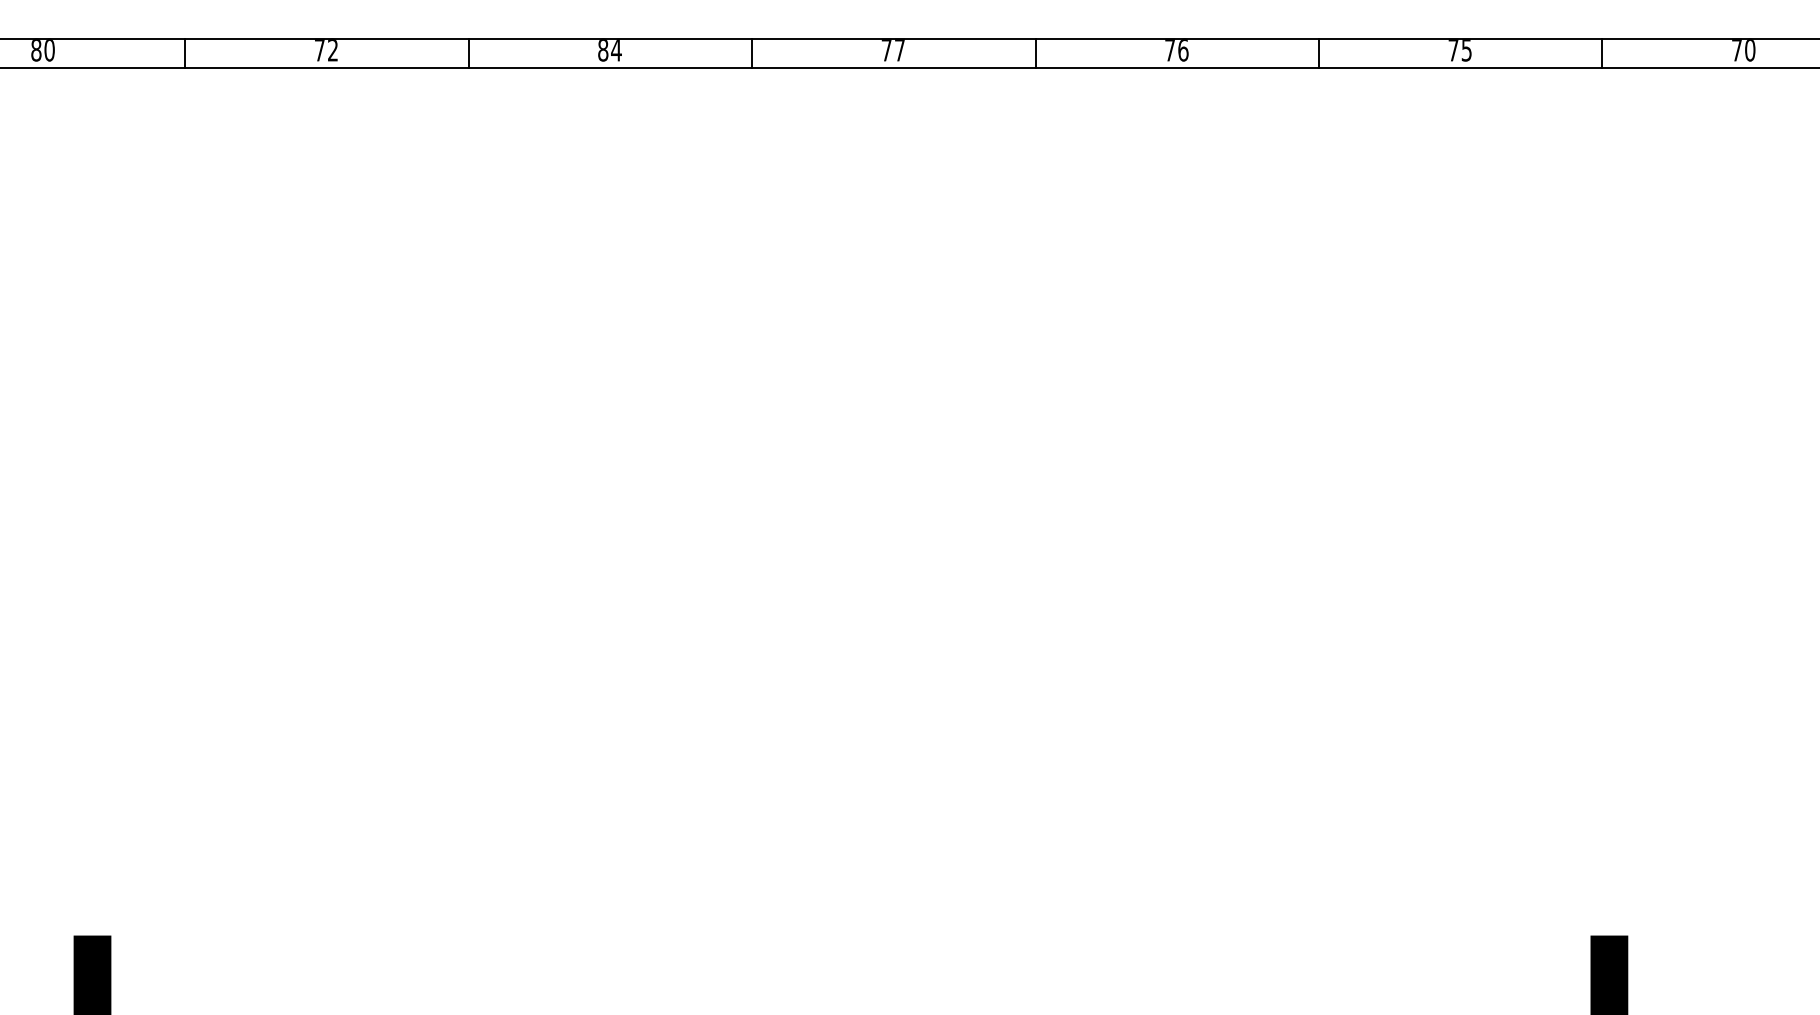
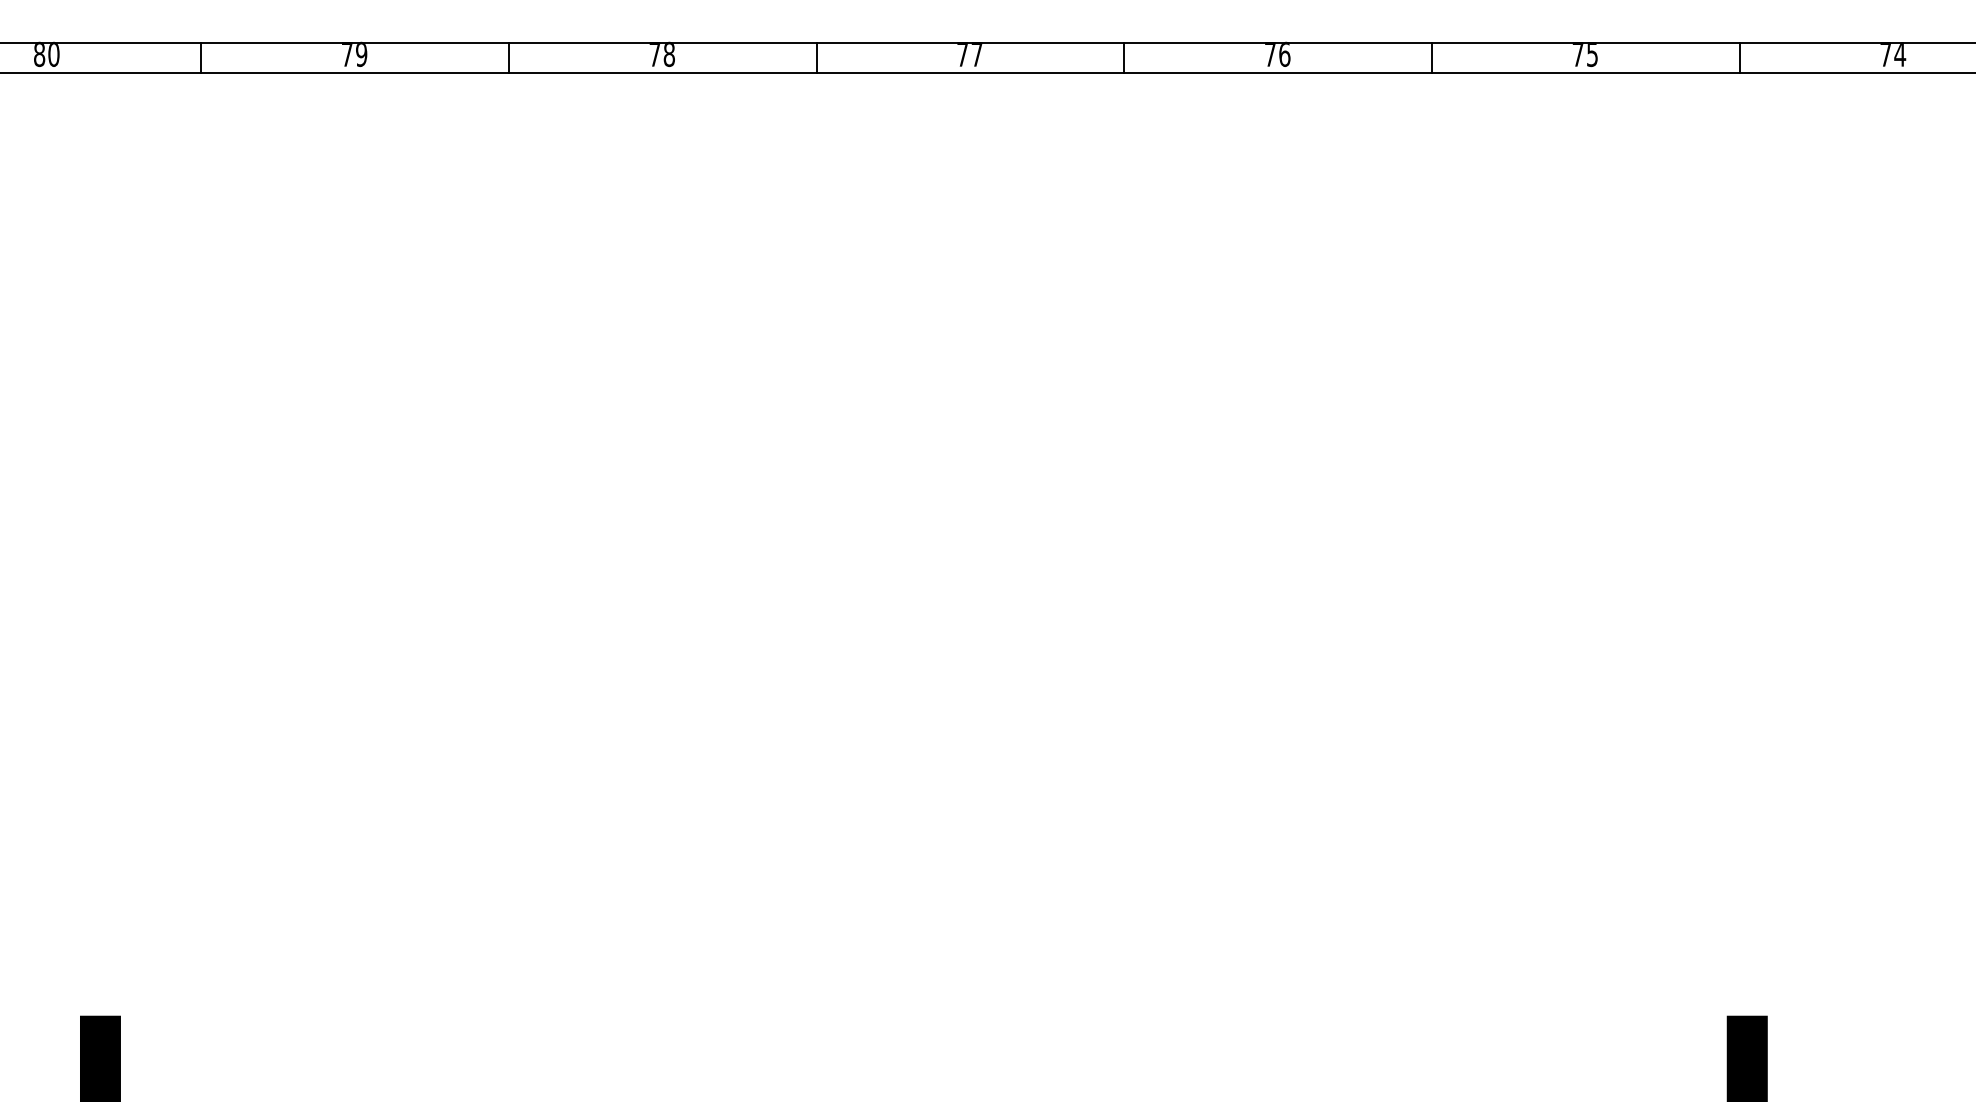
text: (1750, 49) -> (1900, 53), 70 -> 74
text: (610, 50) -> (662, 54), 84 -> 78
text: (332, 51) -> (361, 55), 72 -> 79

